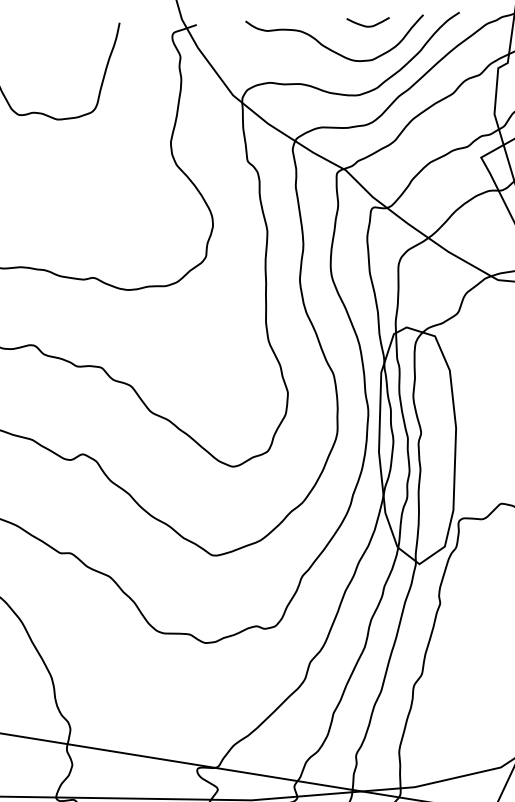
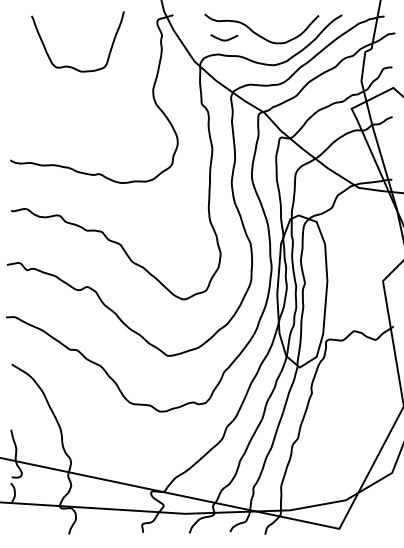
curve: (368, 25) -> (224, 39), moved

